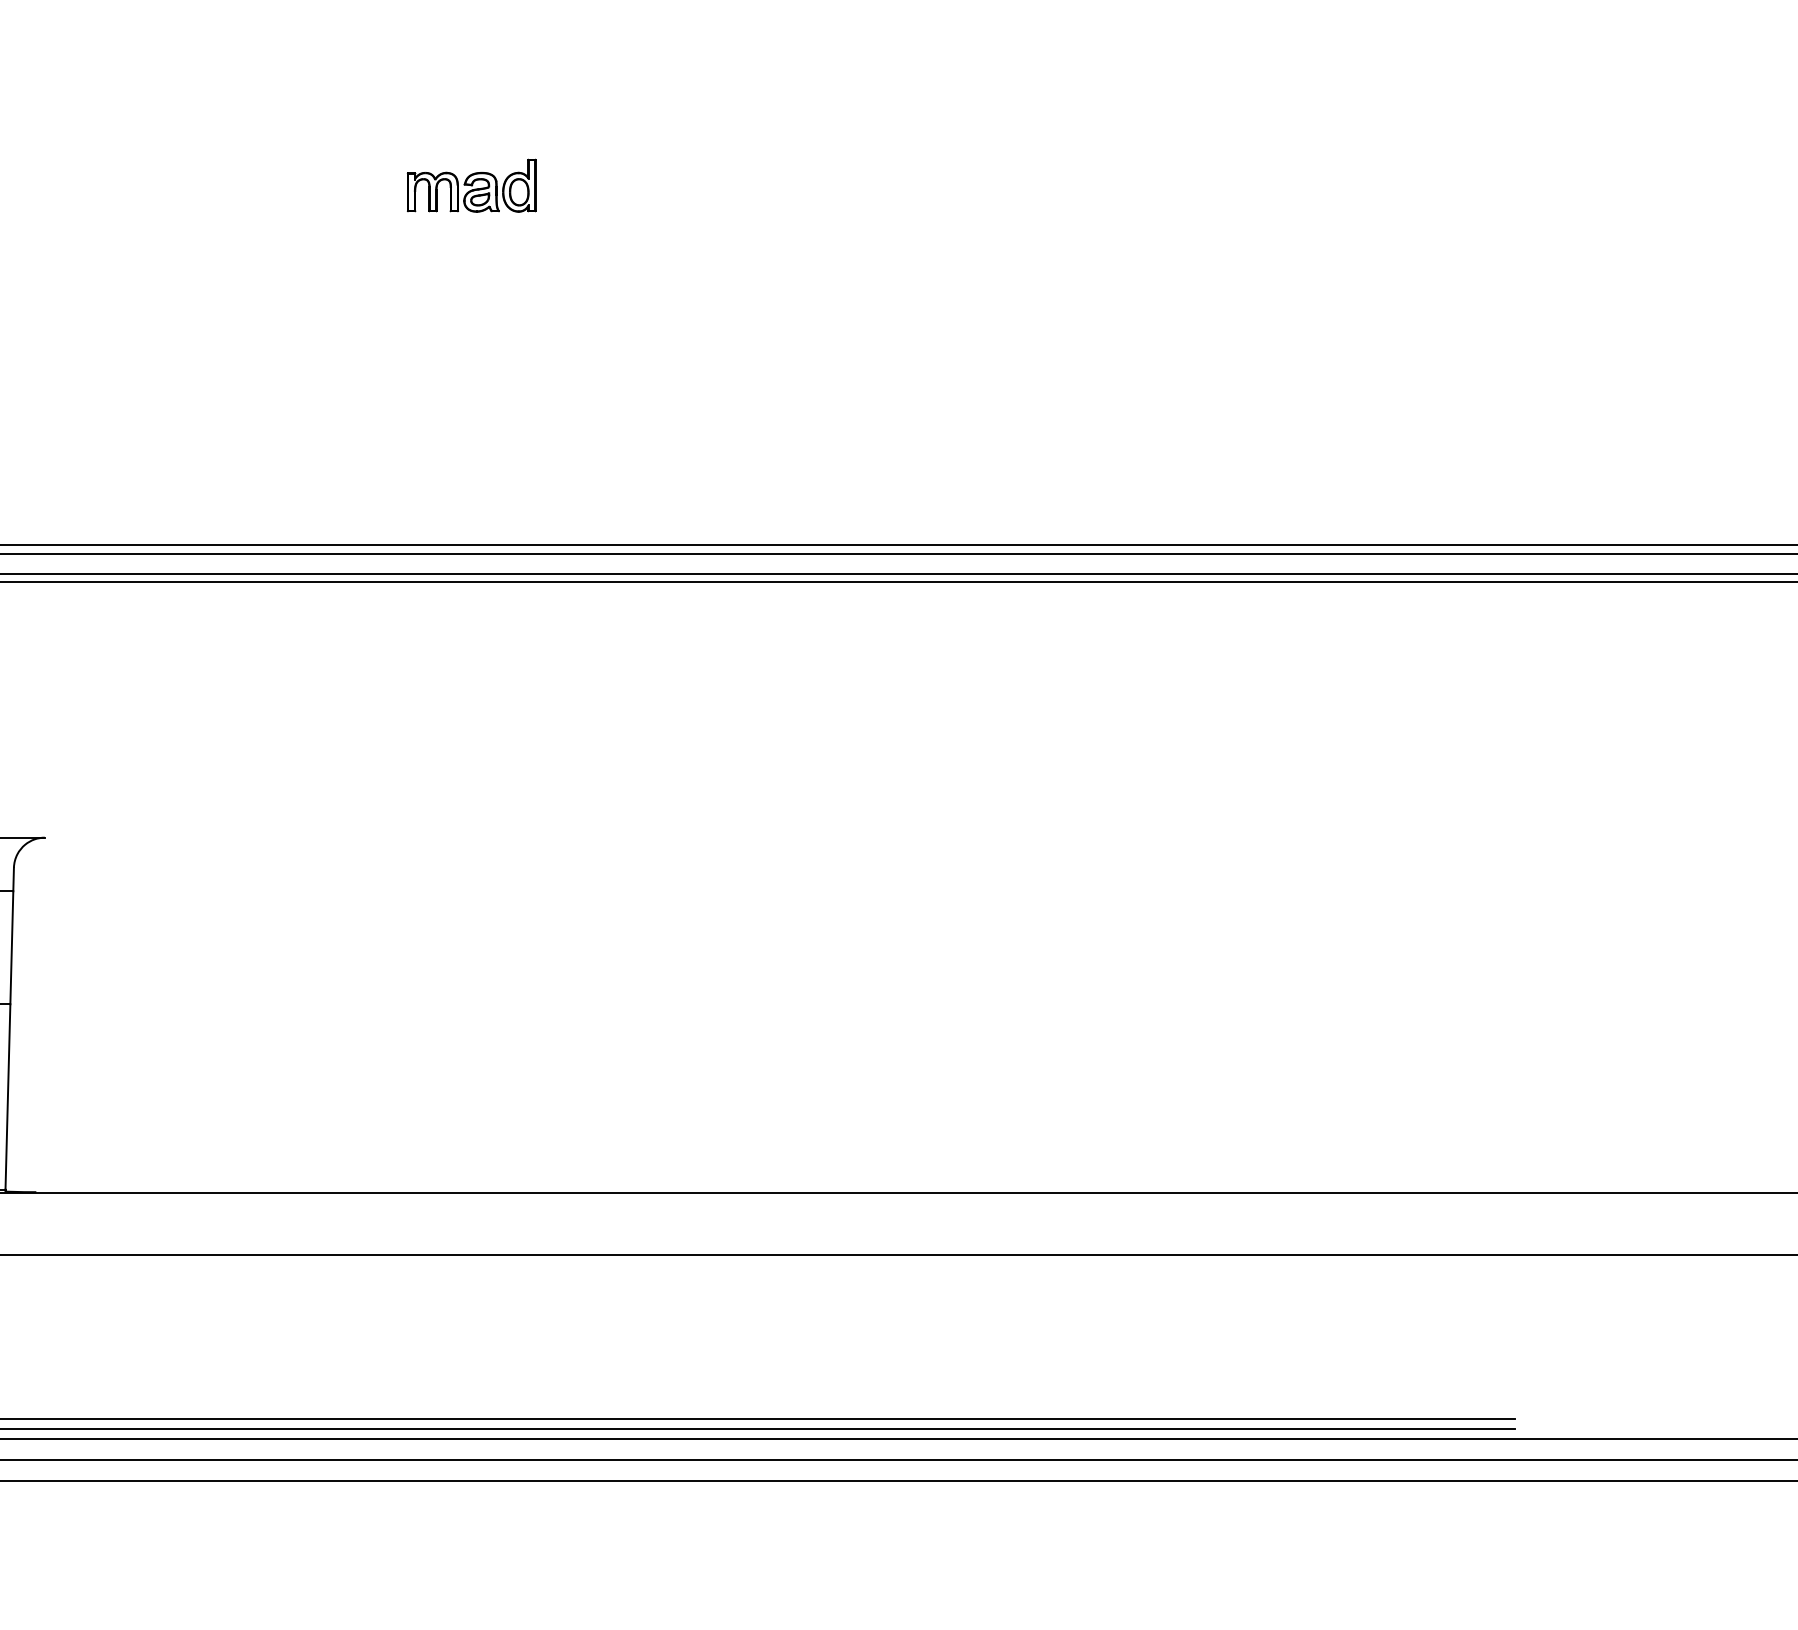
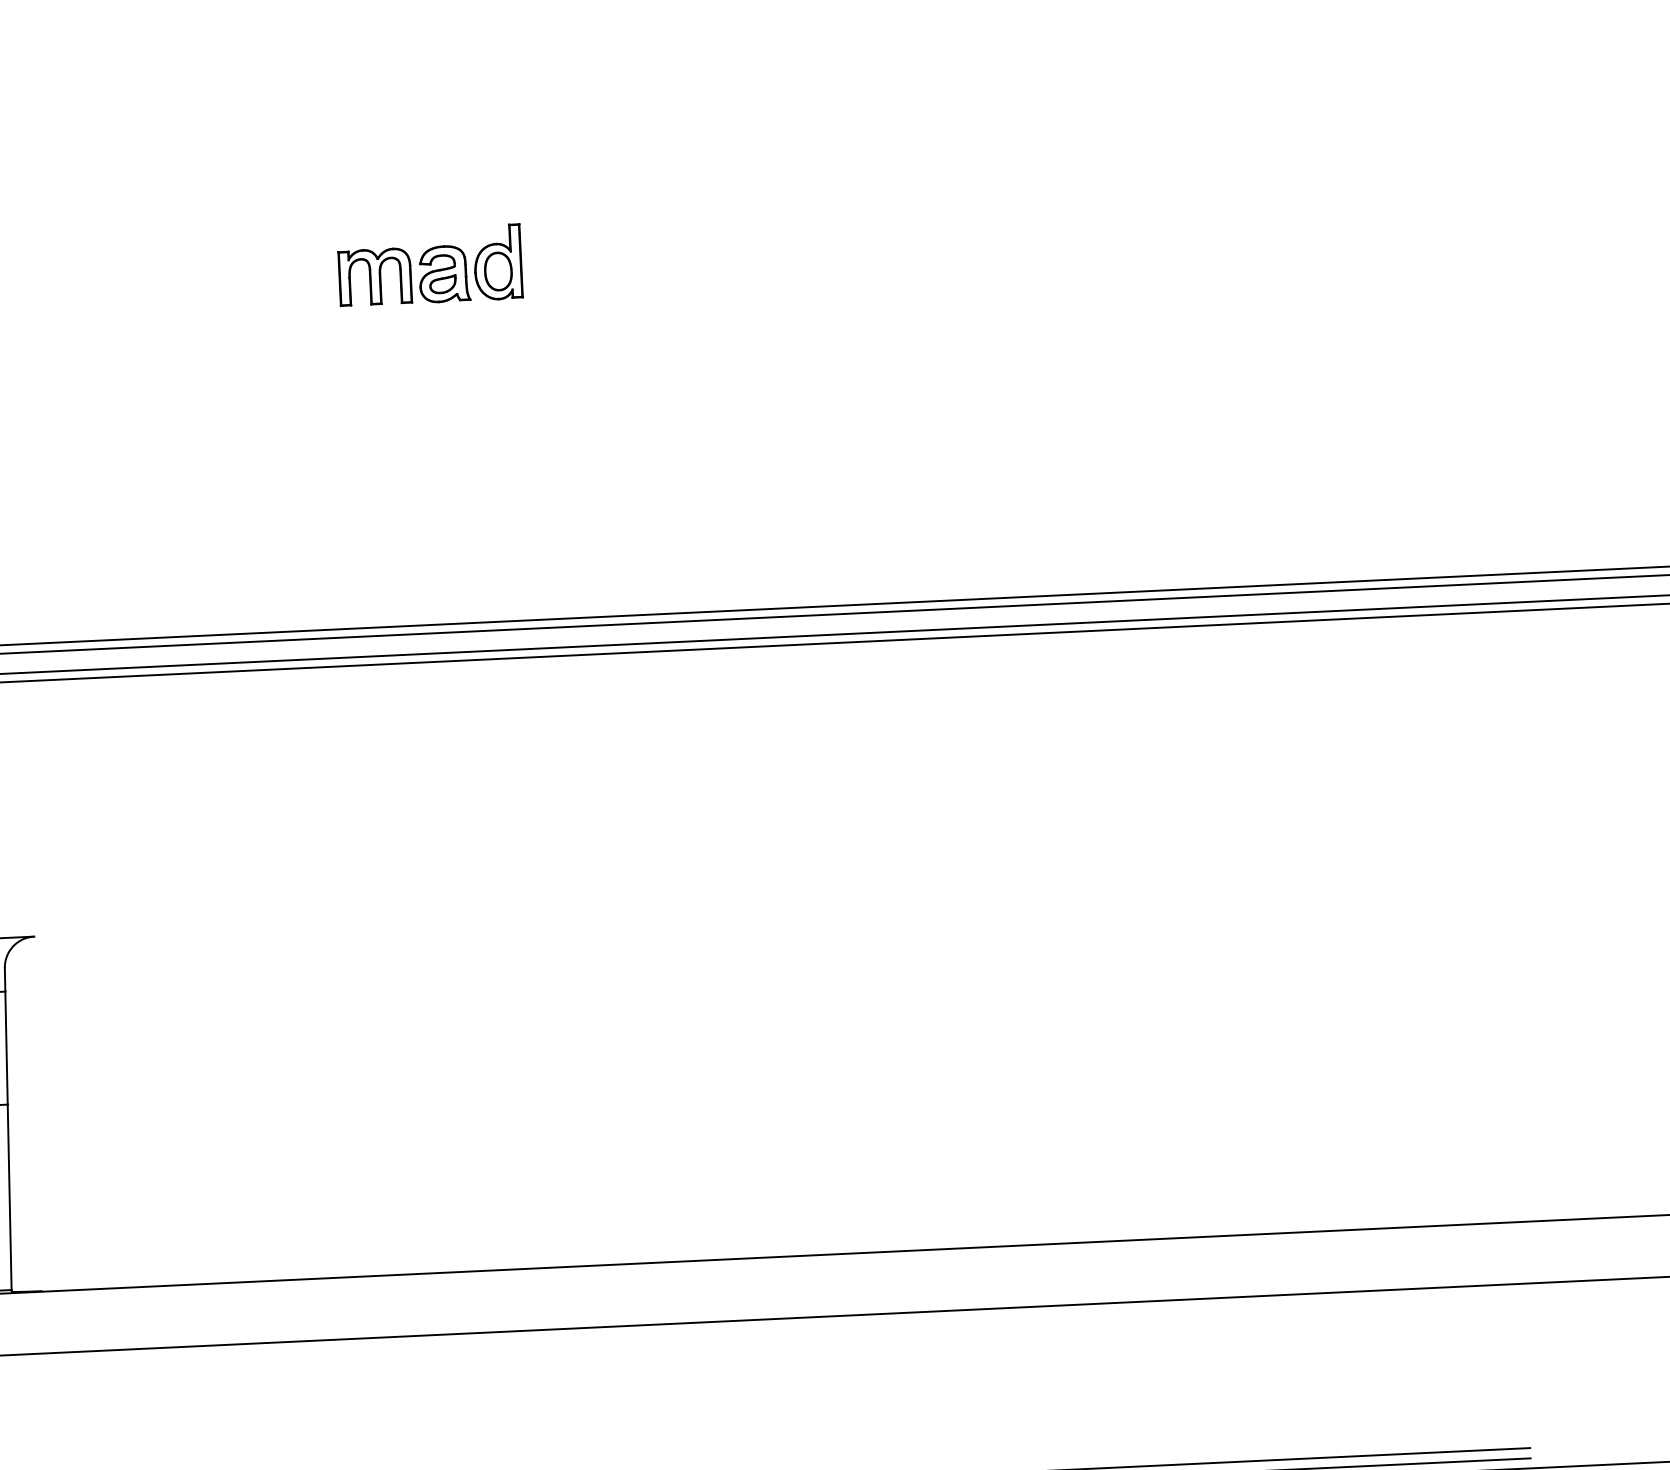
part: (471, 185) -> (429, 265), size x1.43

